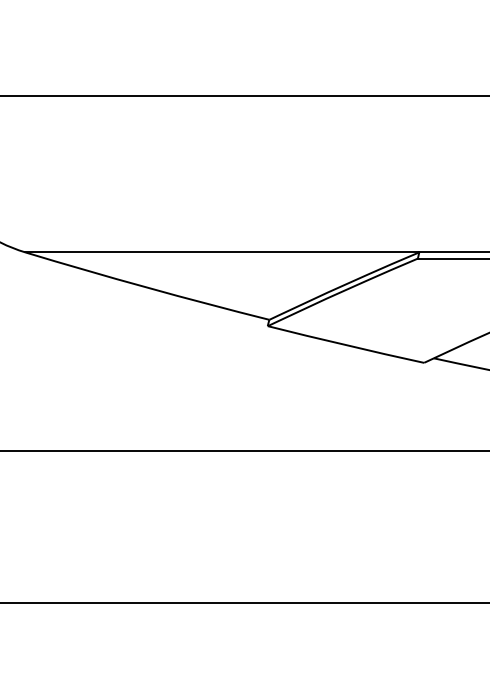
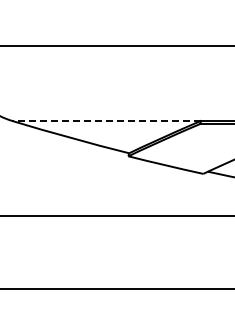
line: (222, 251) -> (106, 120), solid -> dashed

